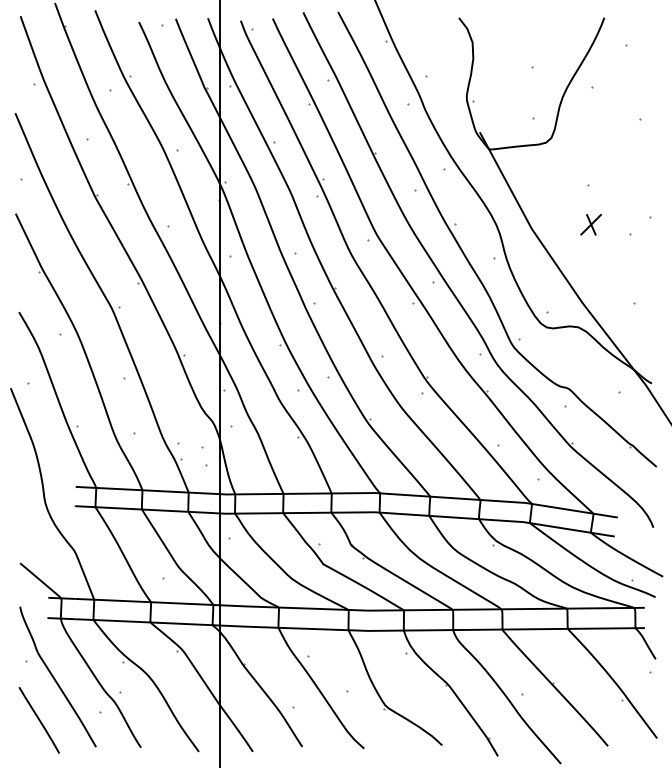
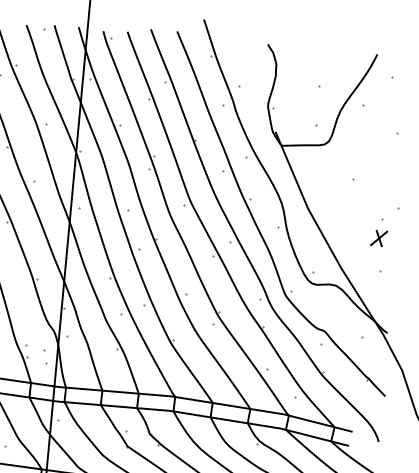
part: (590, 224) -> (378, 238), moved

